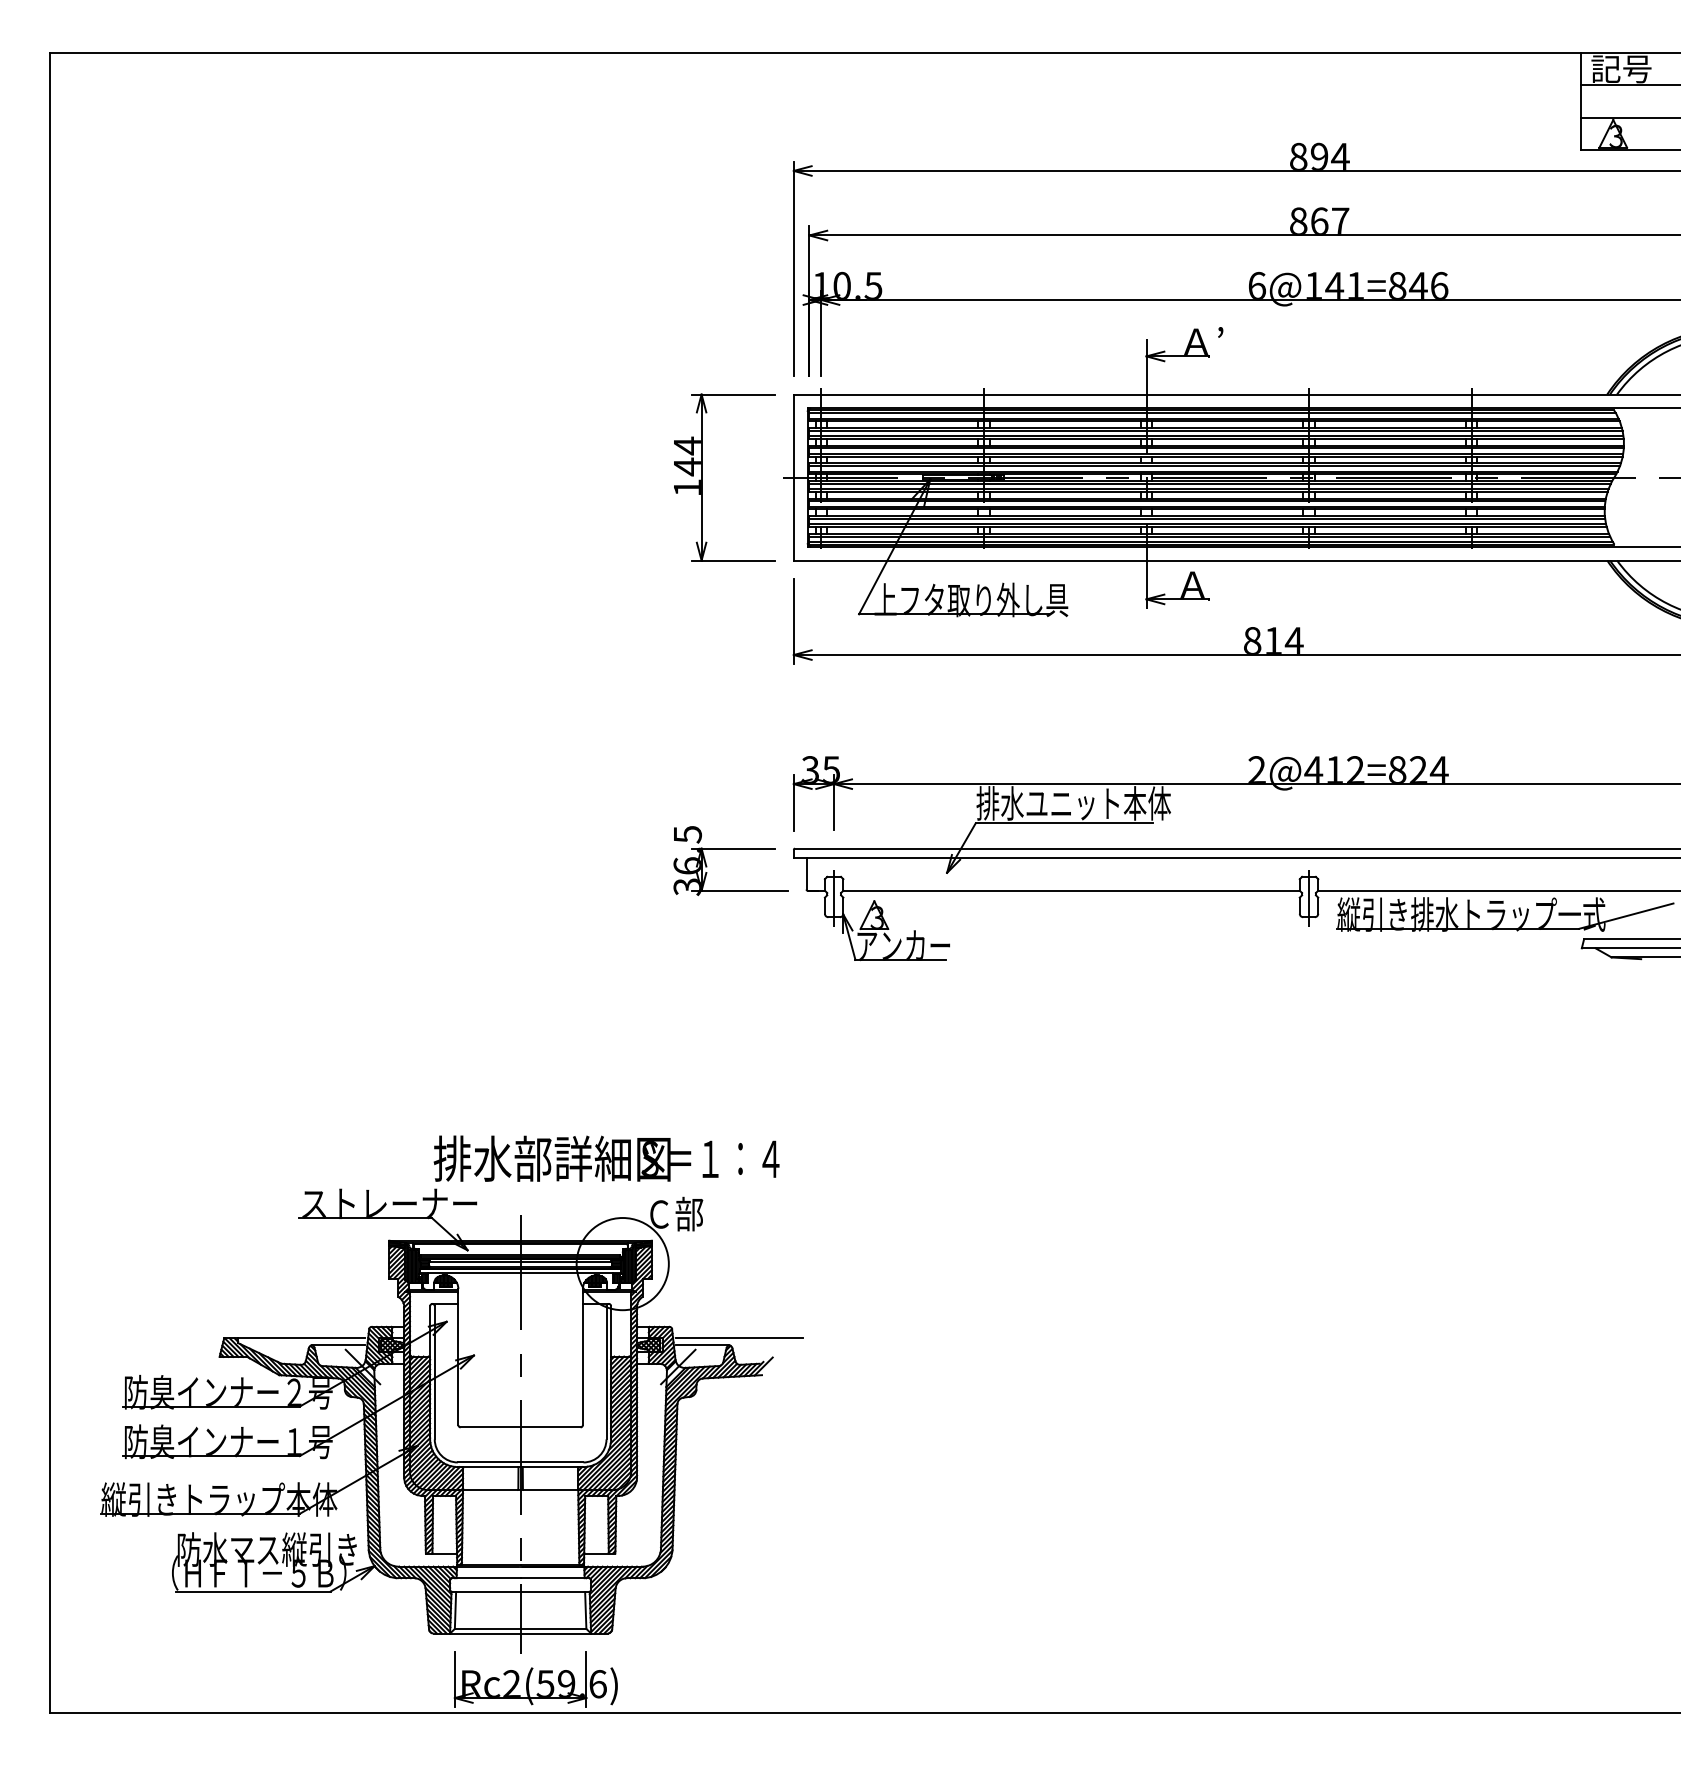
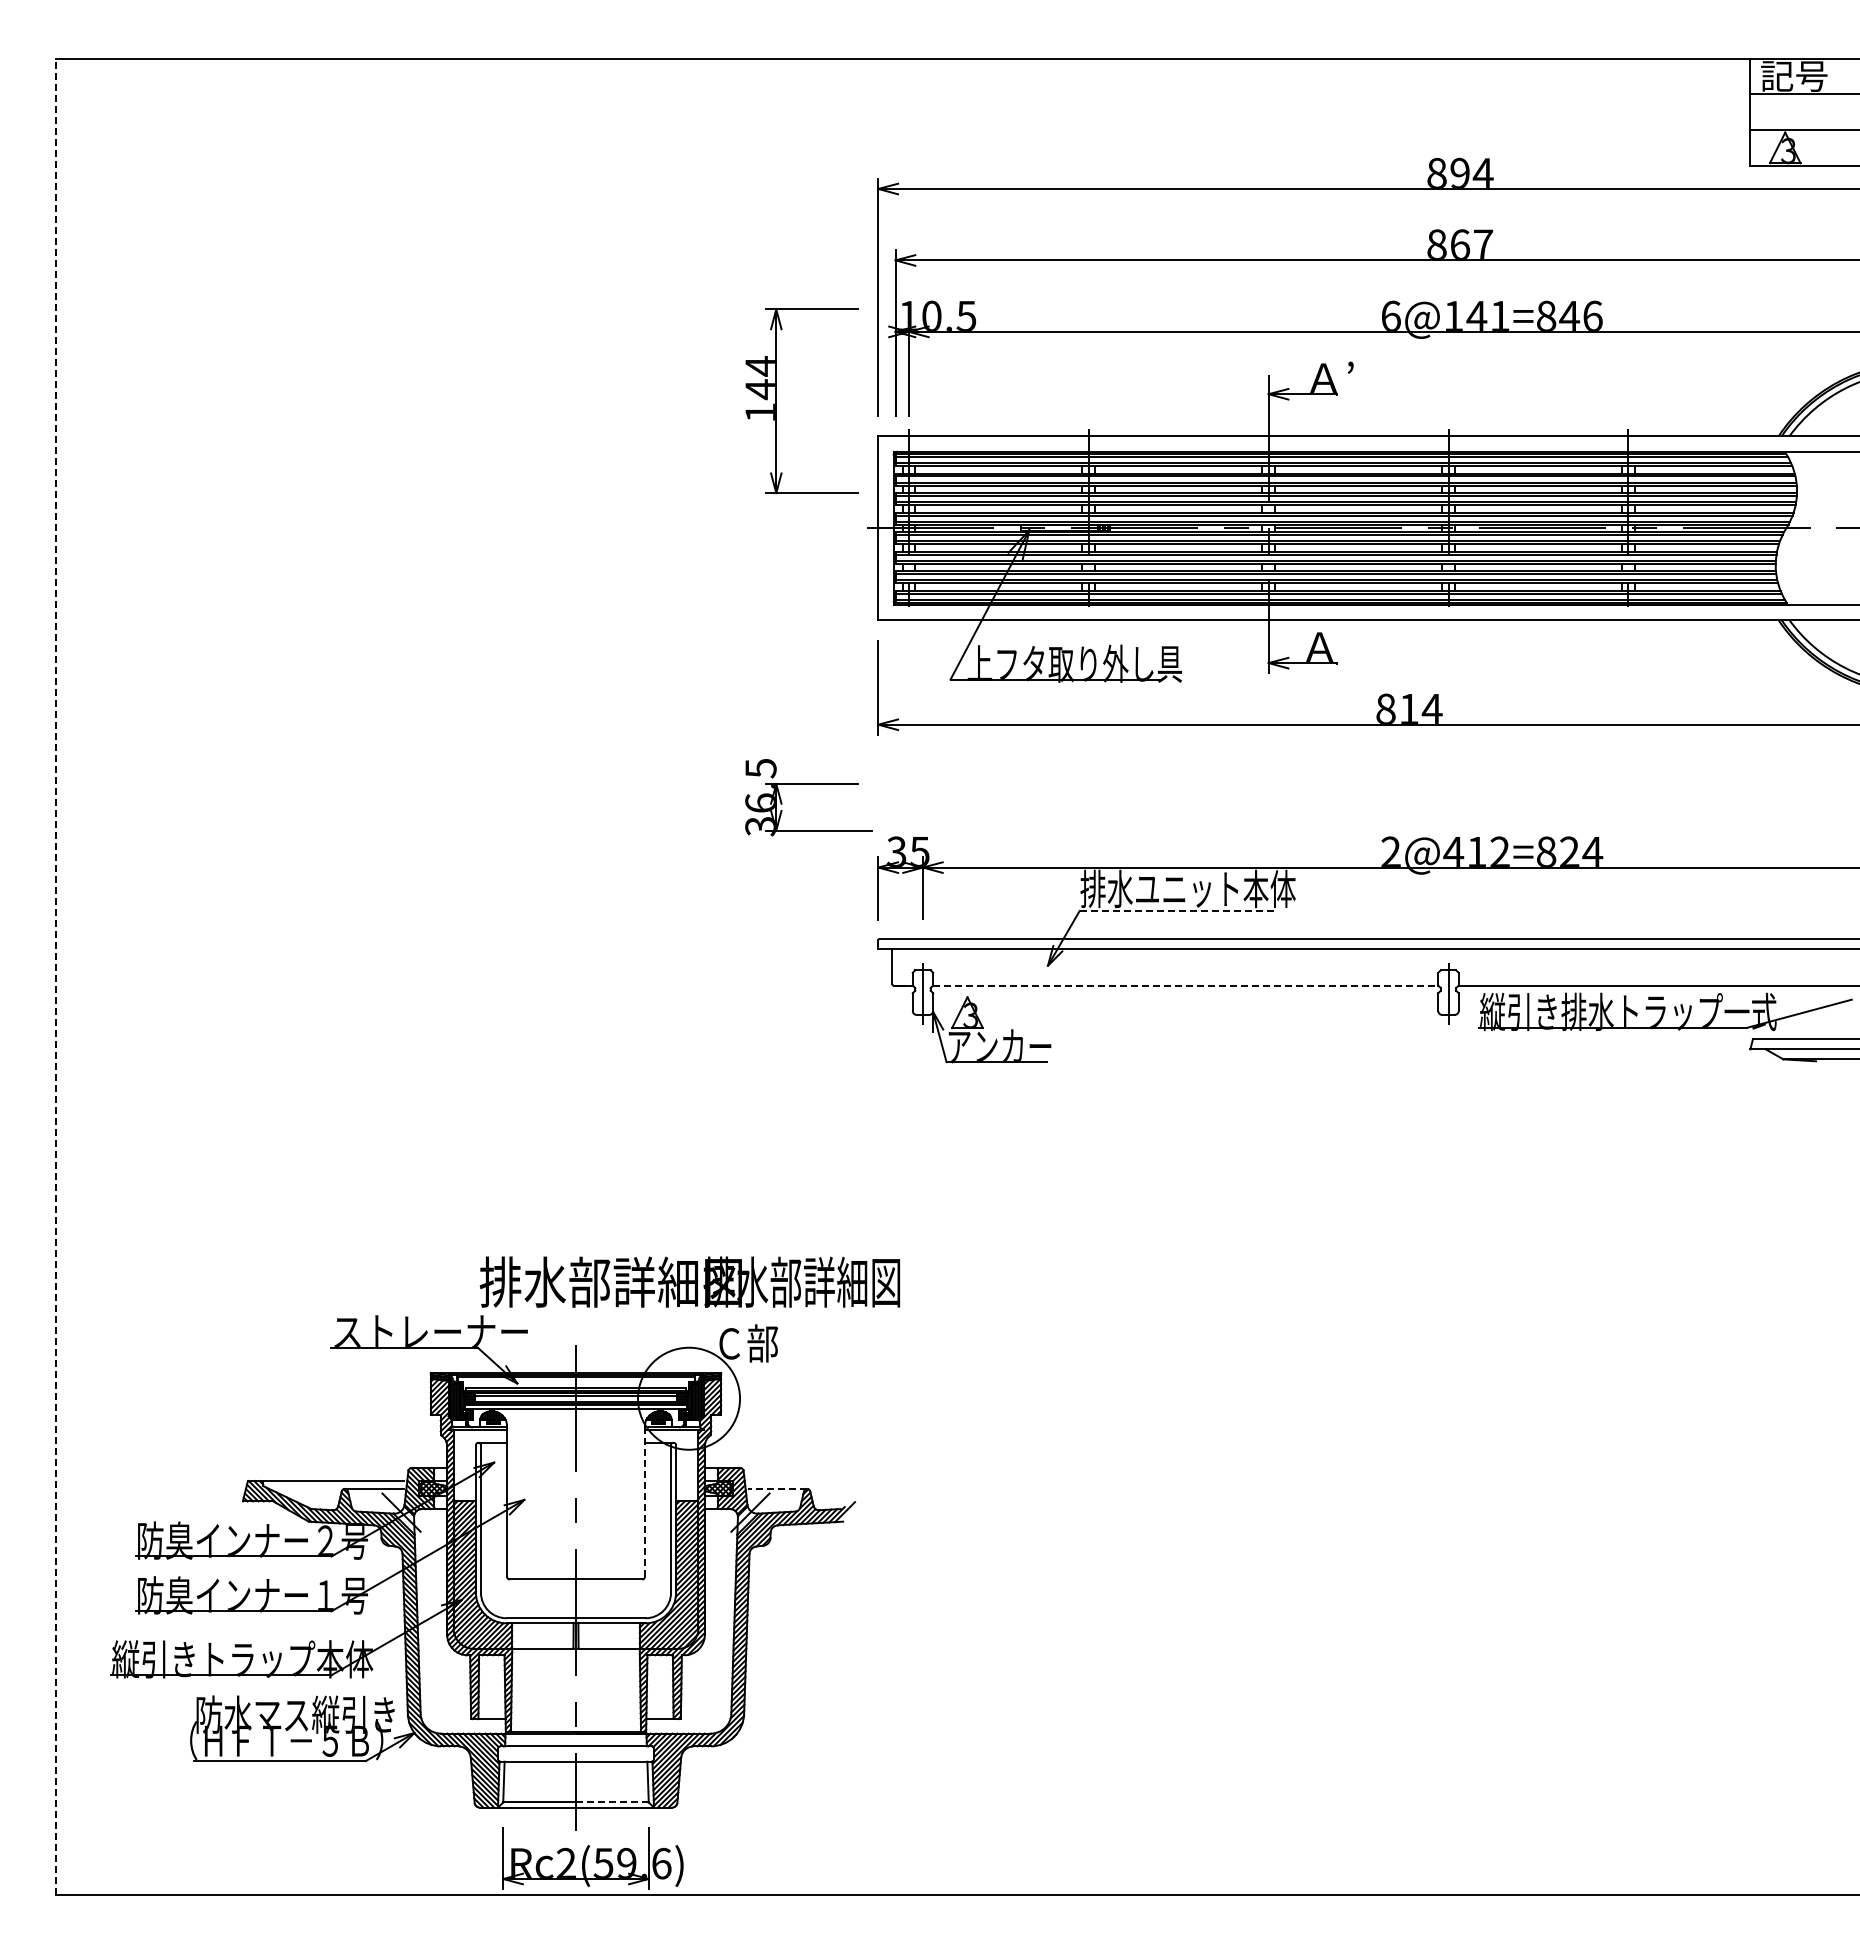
part: (701, 477) -> (776, 401), moved
line: (1064, 823) -> (1177, 911), solid -> dashed
part: (730, 849) -> (808, 784), moved
line: (50, 882) -> (55, 976), solid -> dashed
line: (1071, 890) -> (1185, 985), solid -> dashed
text: (724, 1158) -> (801, 1281), Ｓ＝１：４ -> 排水部詳細図
line: (739, 1338) -> (818, 1481), removed
line: (702, 1345) -> (777, 1488), solid -> dashed
line: (582, 1356) -> (644, 1501), solid -> dashed
line: (552, 1628) -> (611, 1802), solid -> dashed

